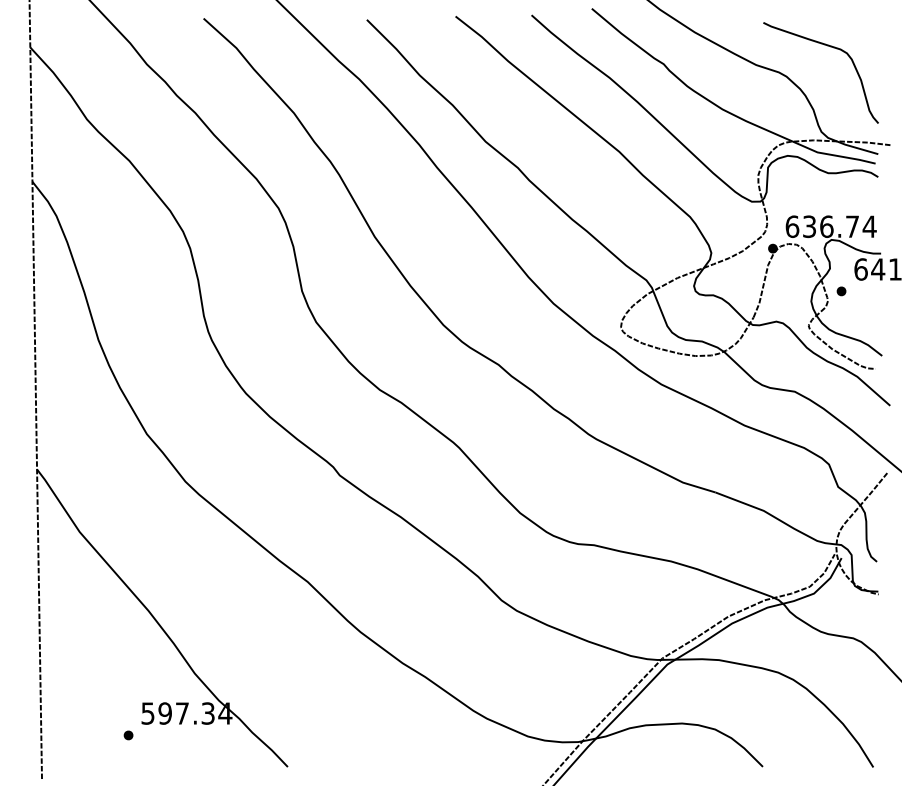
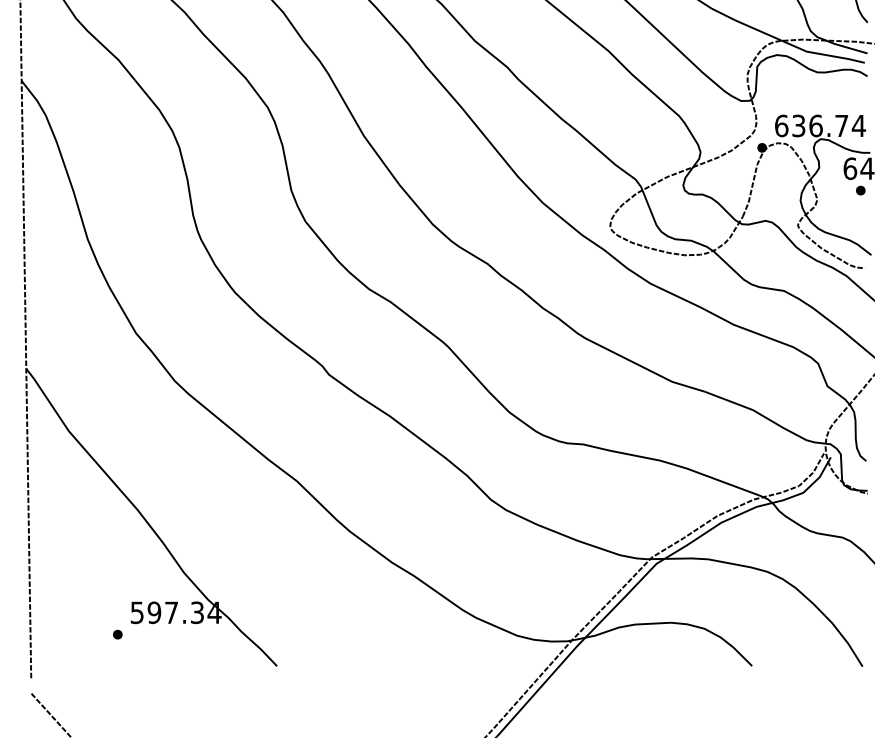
part: (841, 291) -> (860, 190), moved

